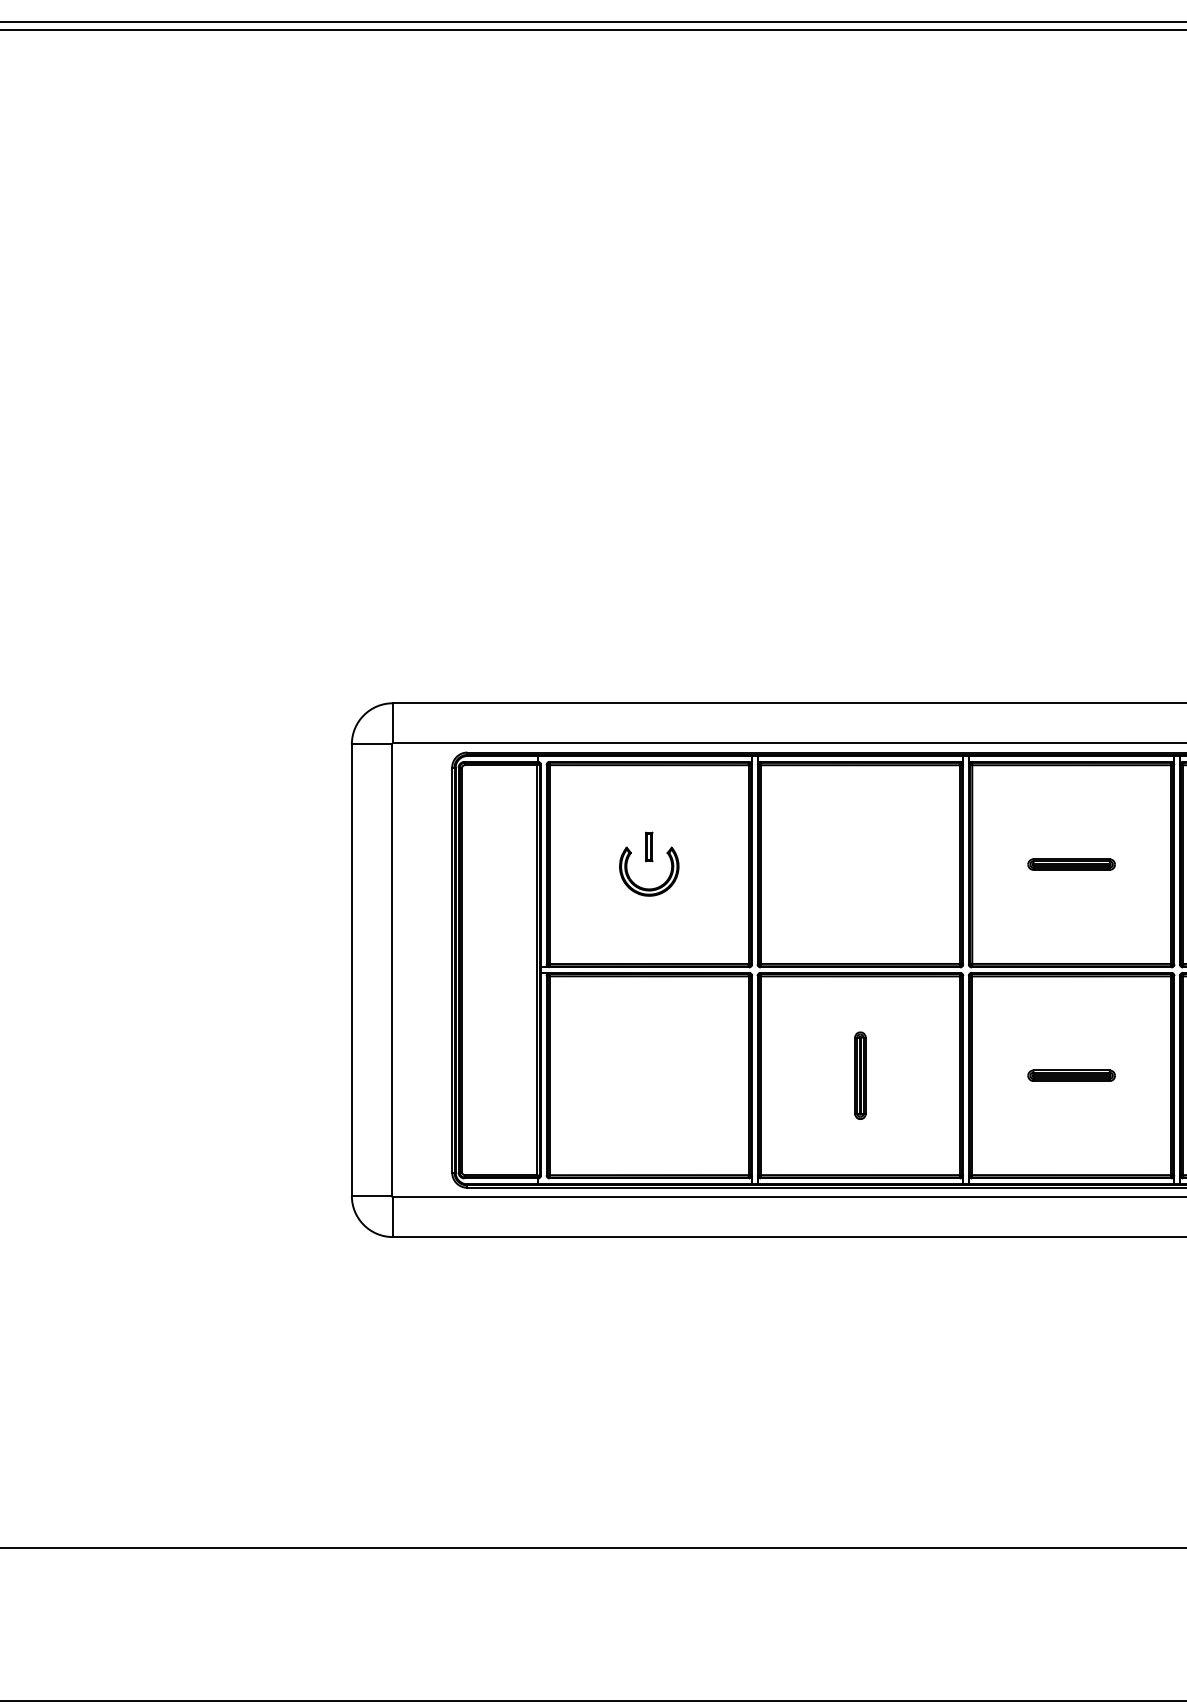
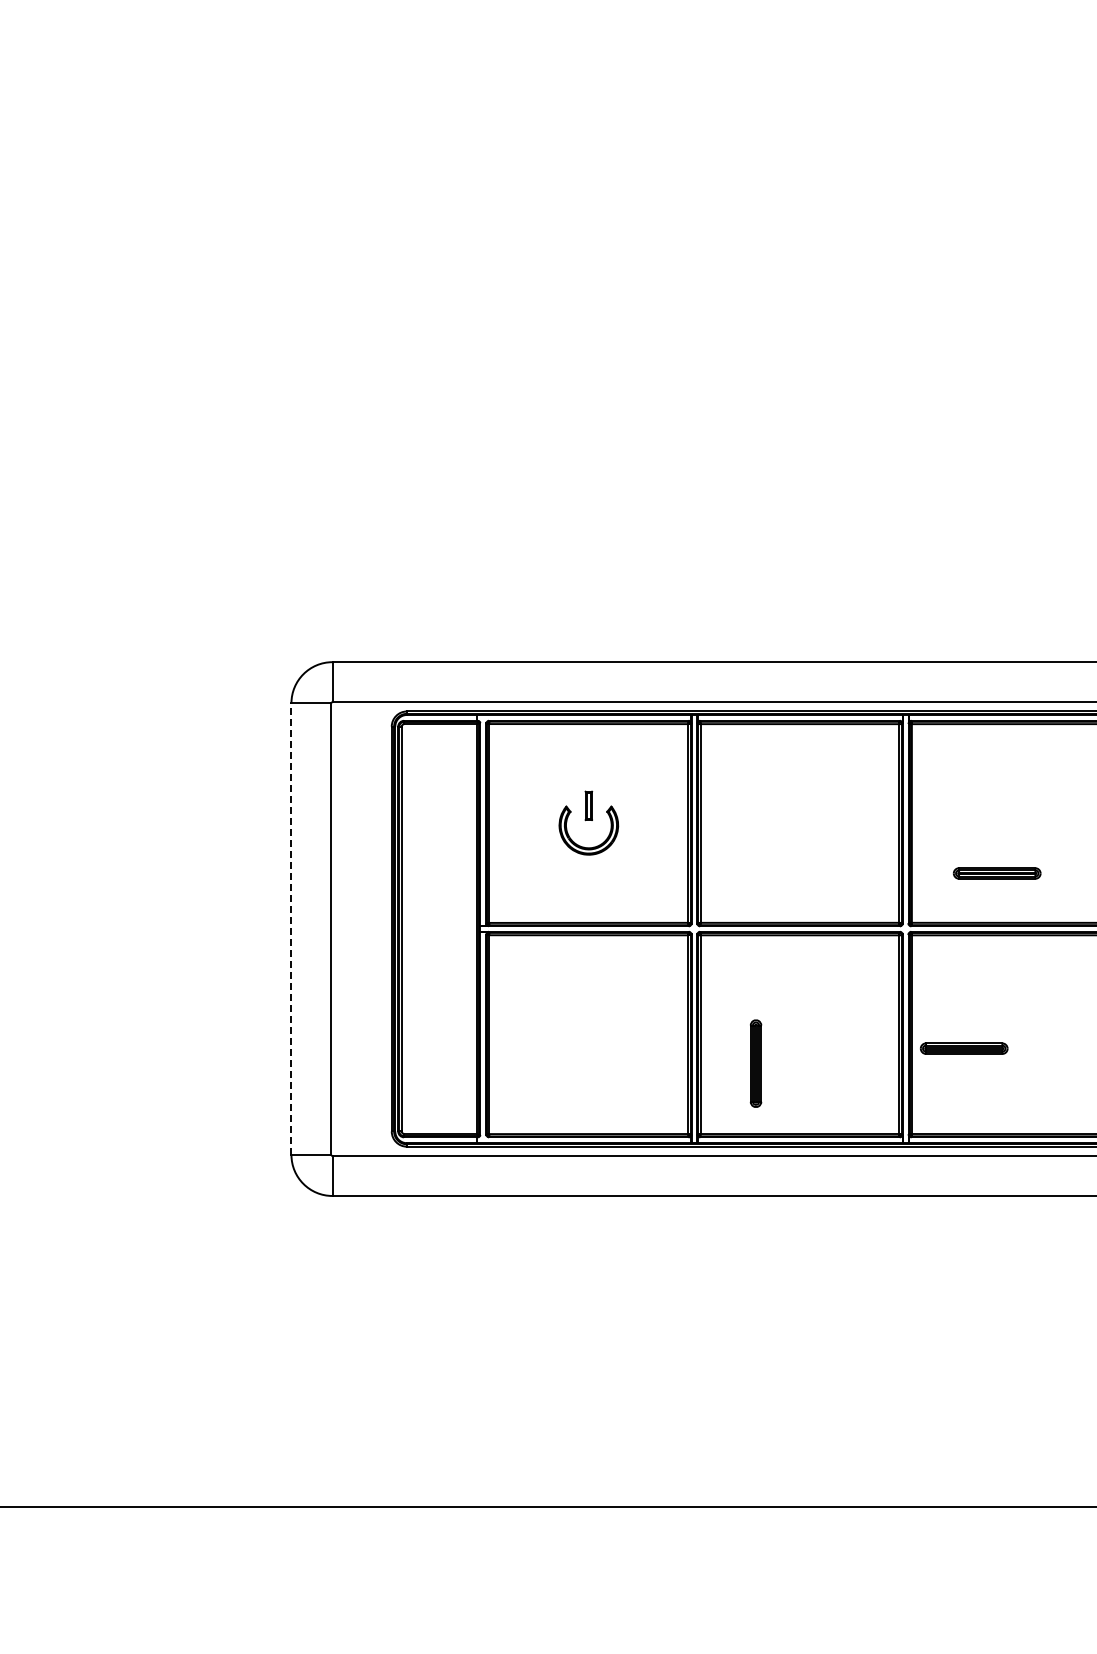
part: (1071, 864) -> (997, 873), moved
line: (351, 970) -> (291, 929), solid -> dashed
part: (860, 1075) -> (756, 1063), moved
part: (1071, 1075) -> (964, 1048), moved

